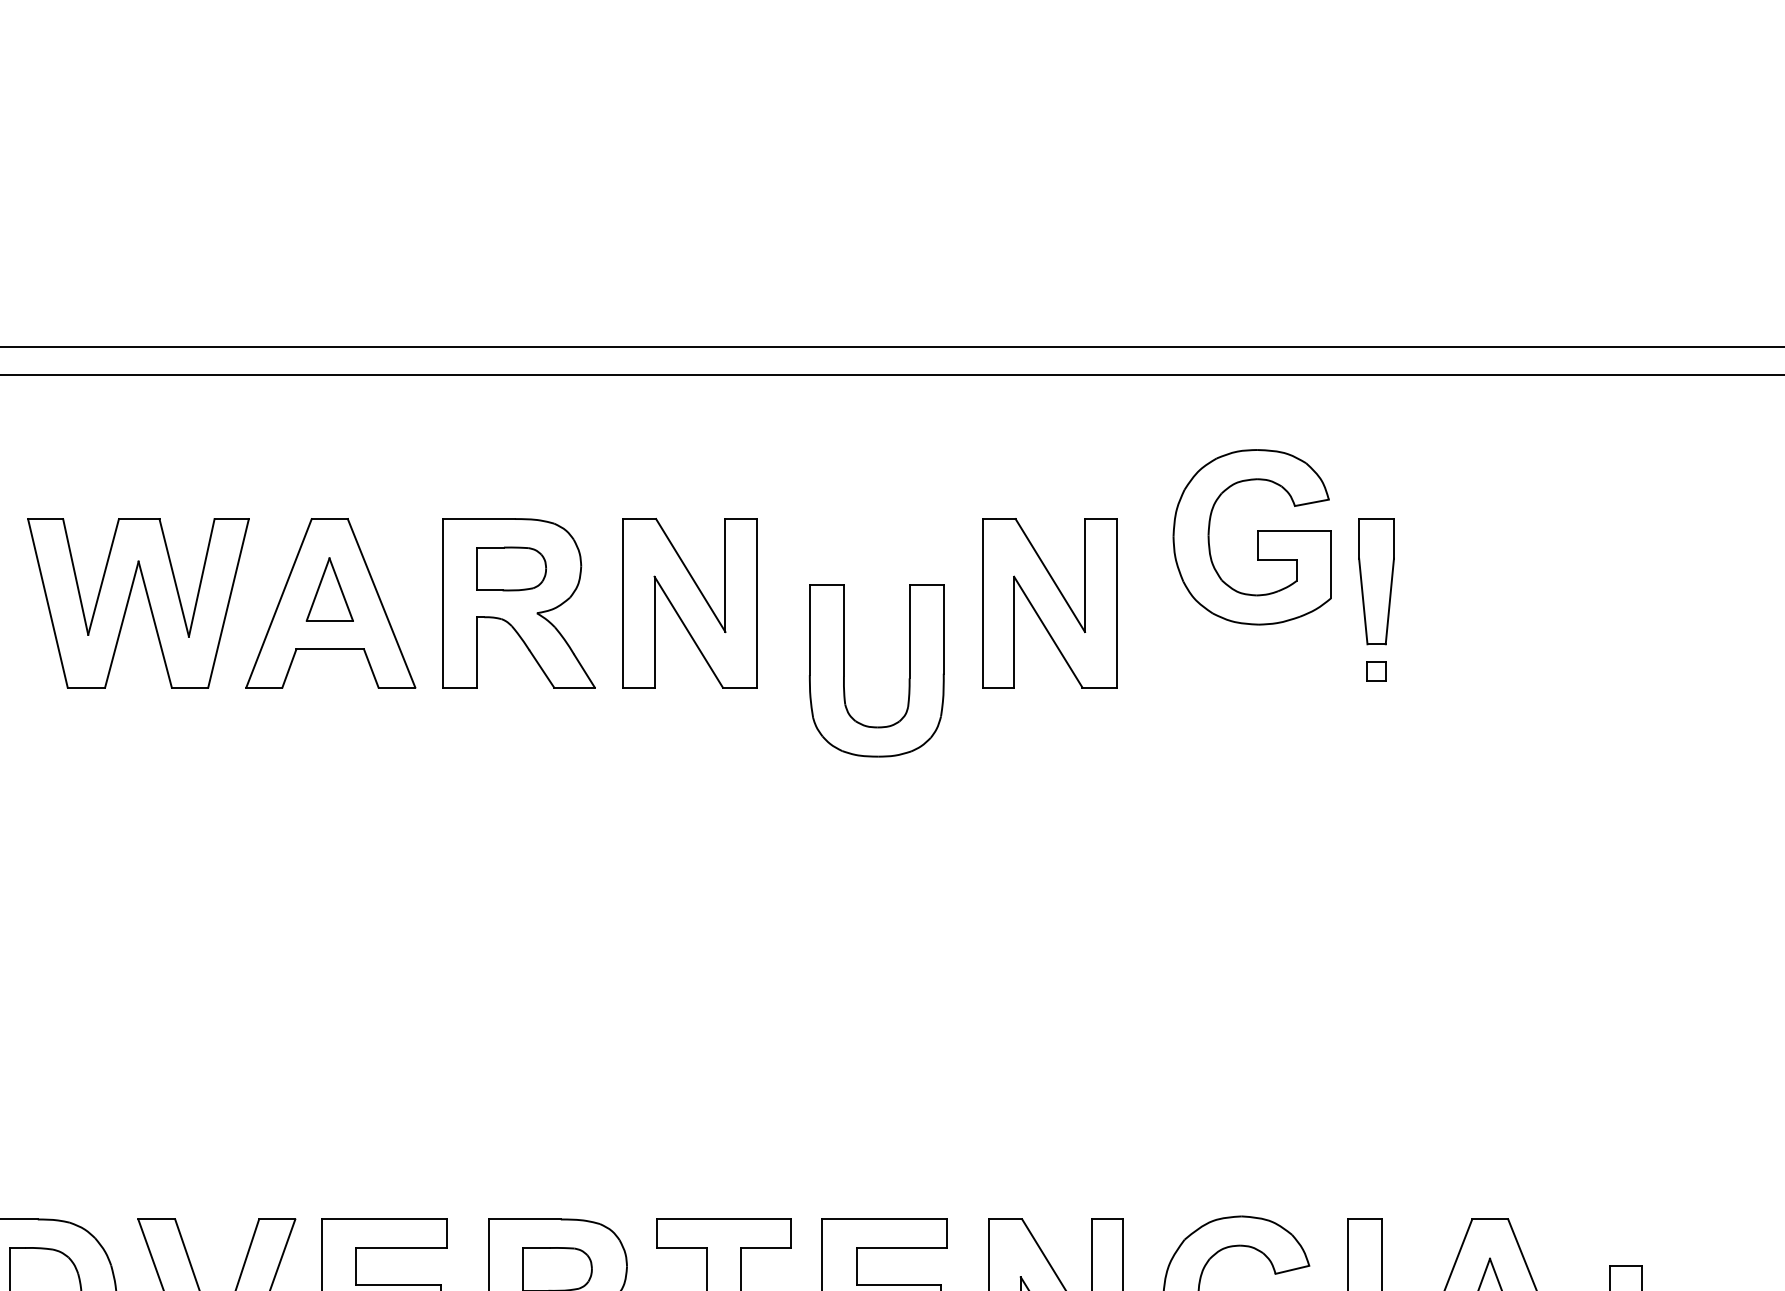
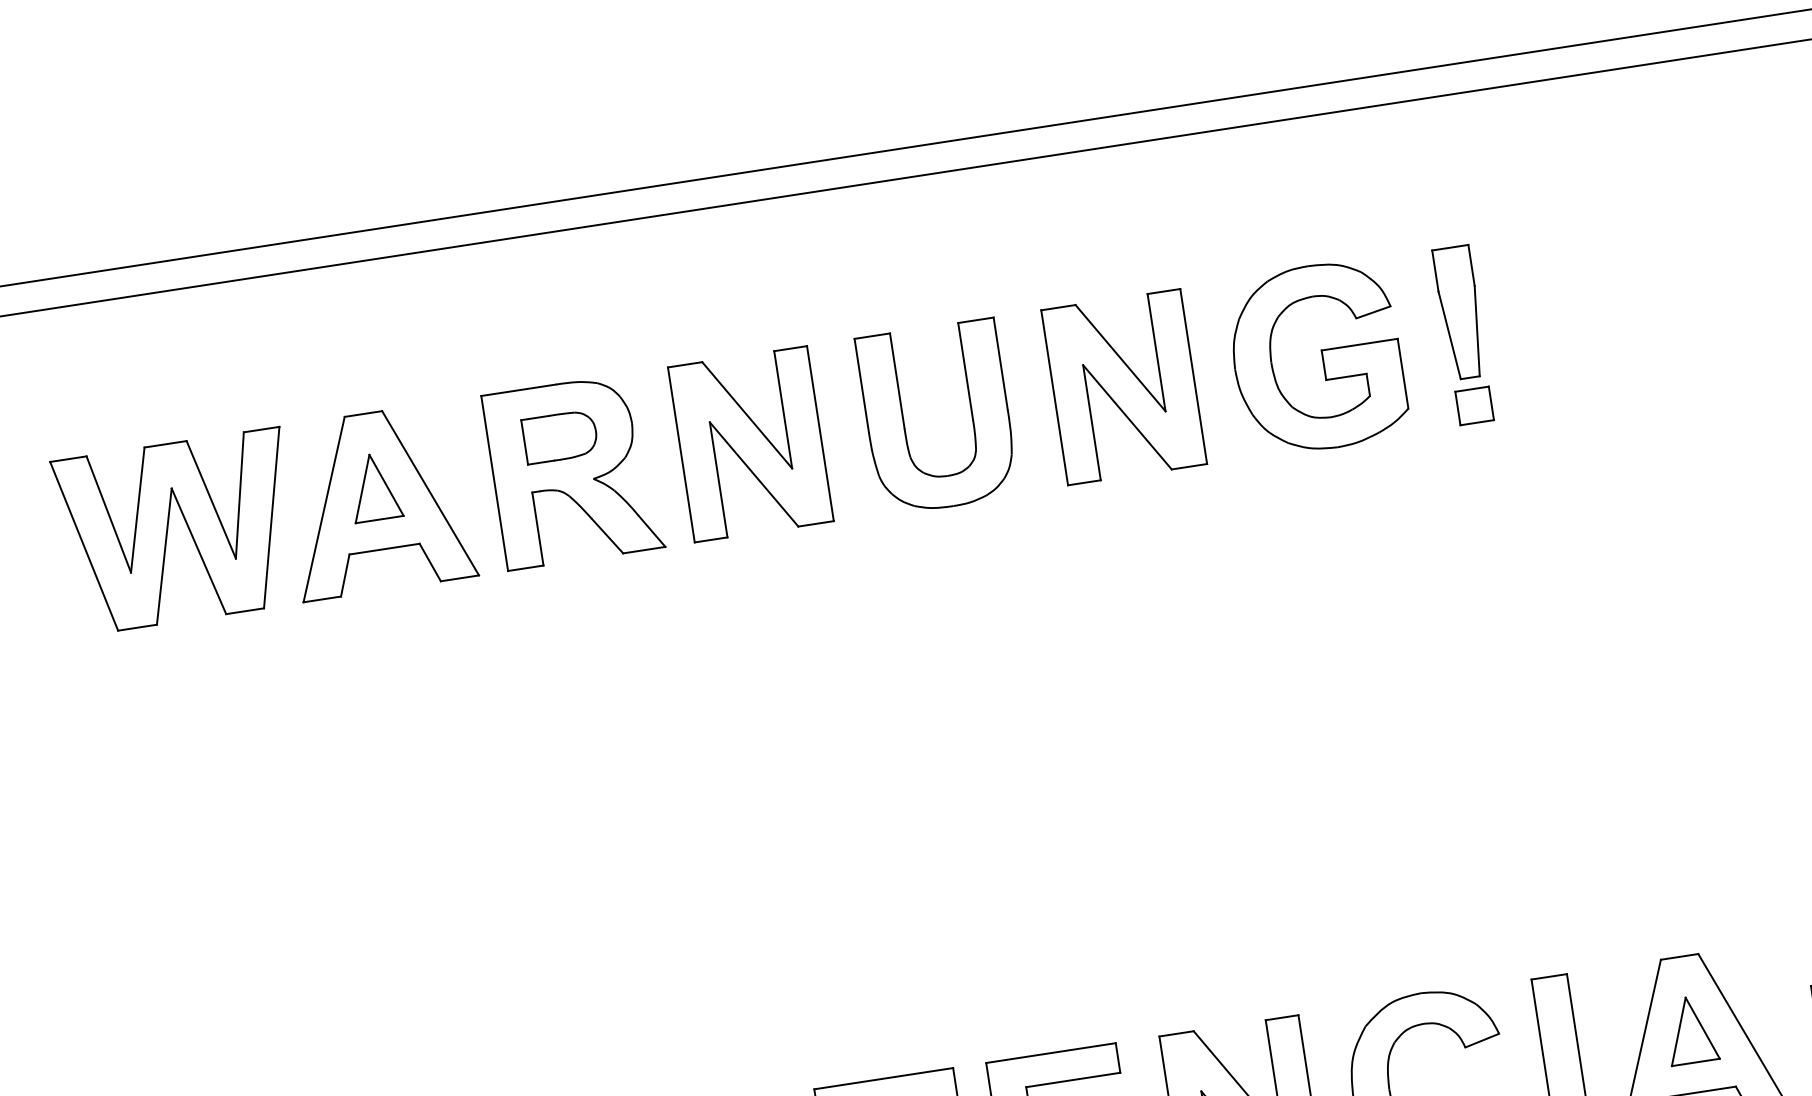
part: (1251, 537) -> (1316, 357), moved
part: (844, 670) -> (904, 422), moved
part: (1376, 671) -> (1474, 405), size x1.67

